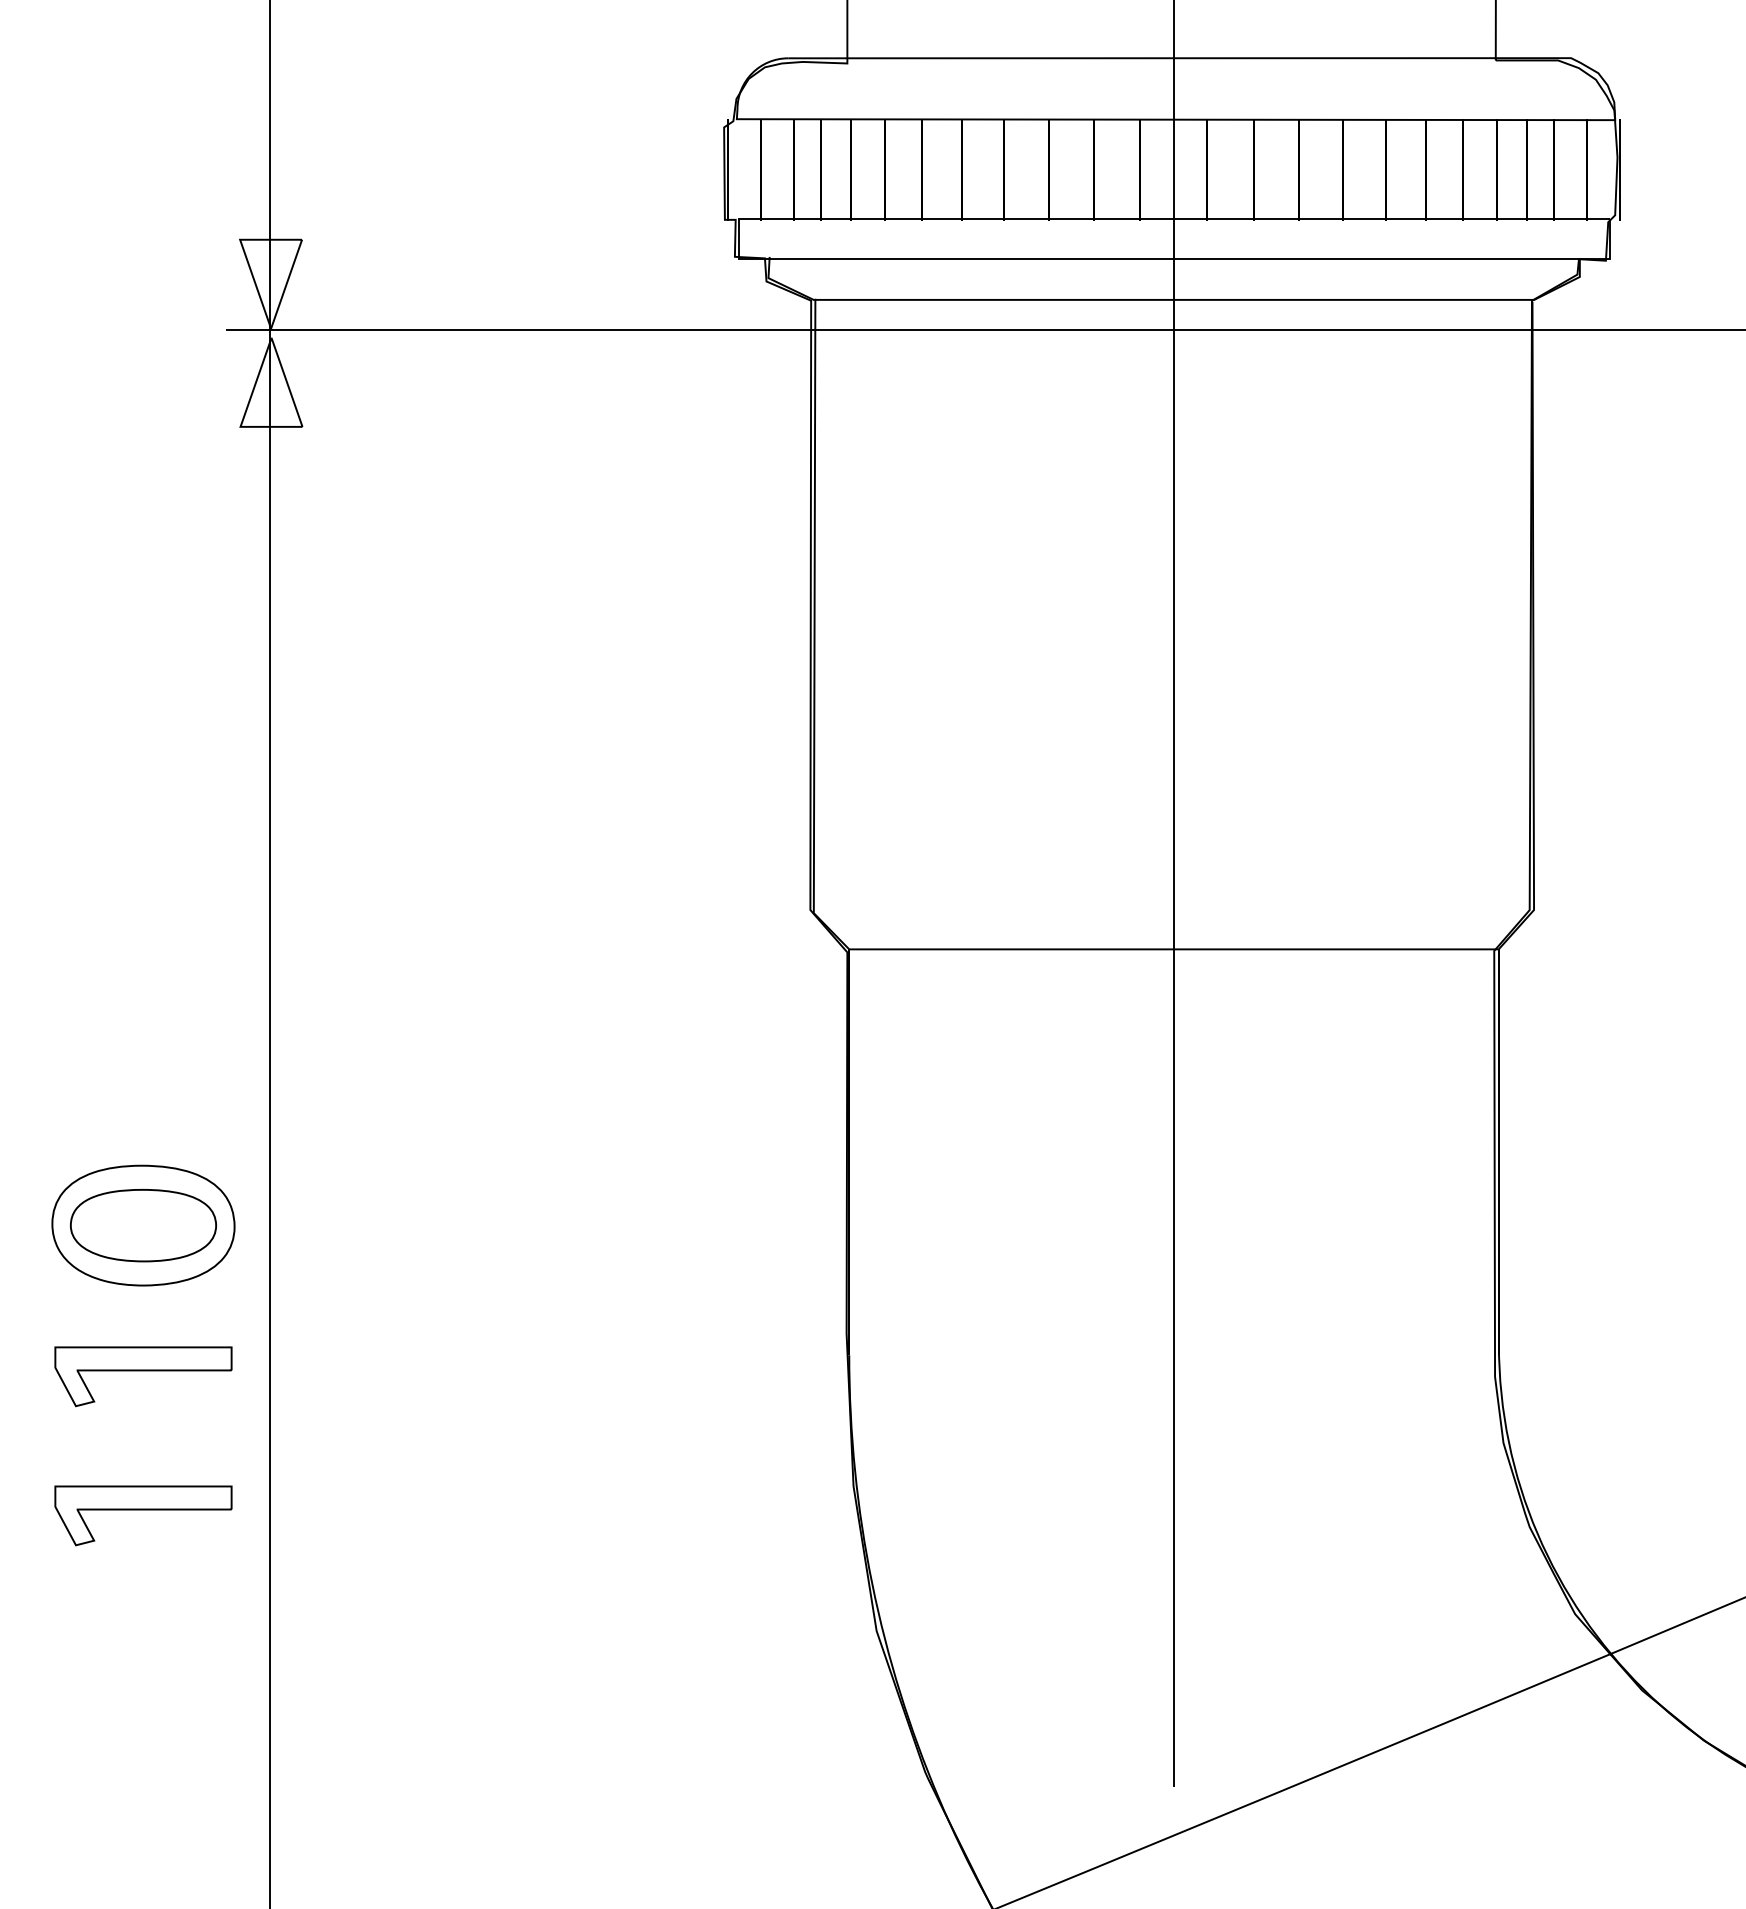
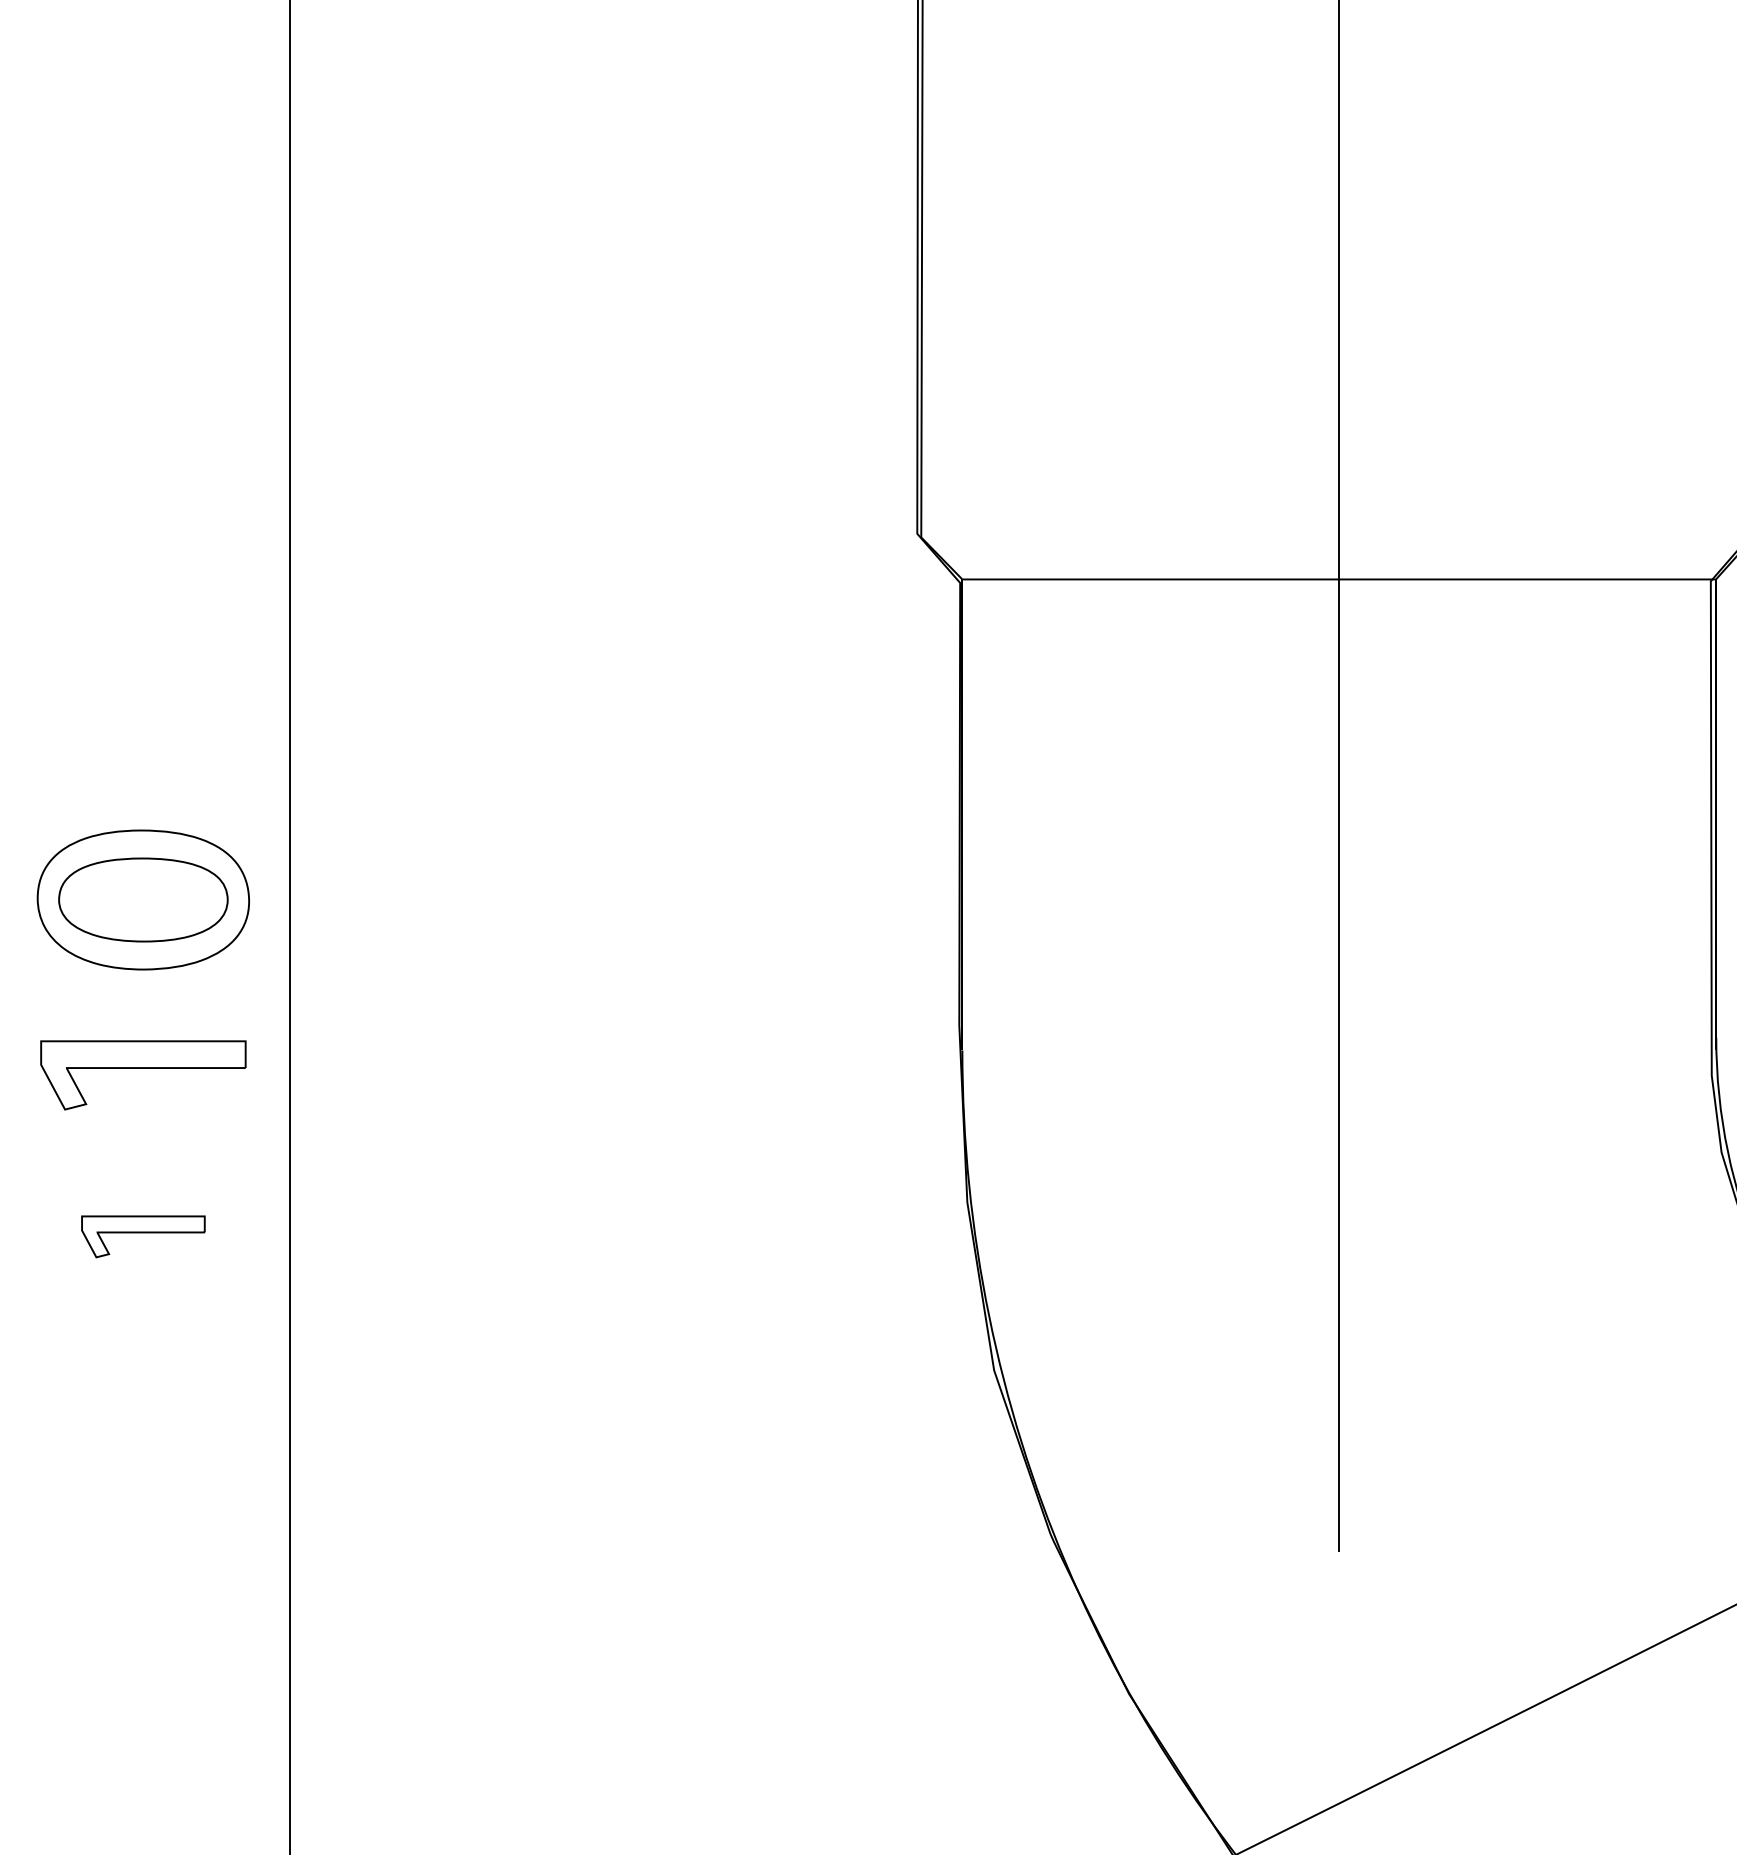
part: (143, 1515) -> (143, 1236), size x0.6

